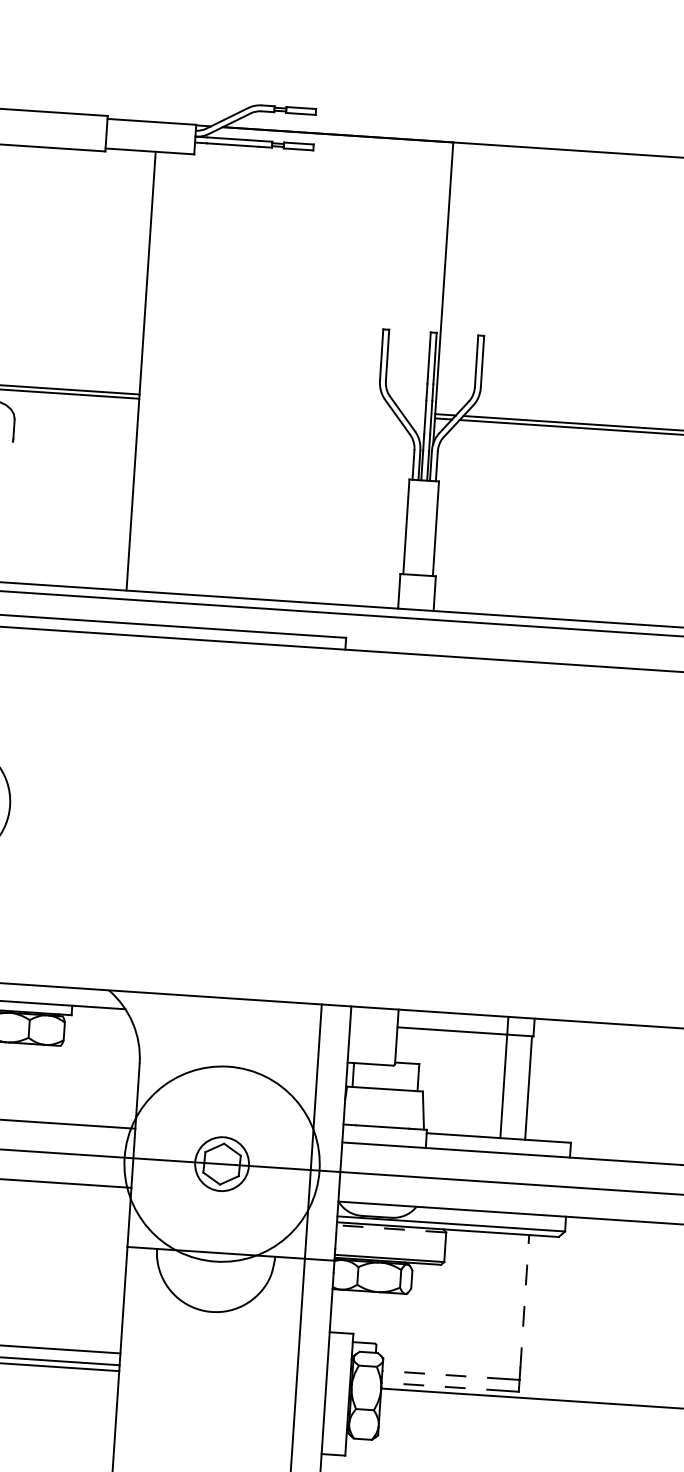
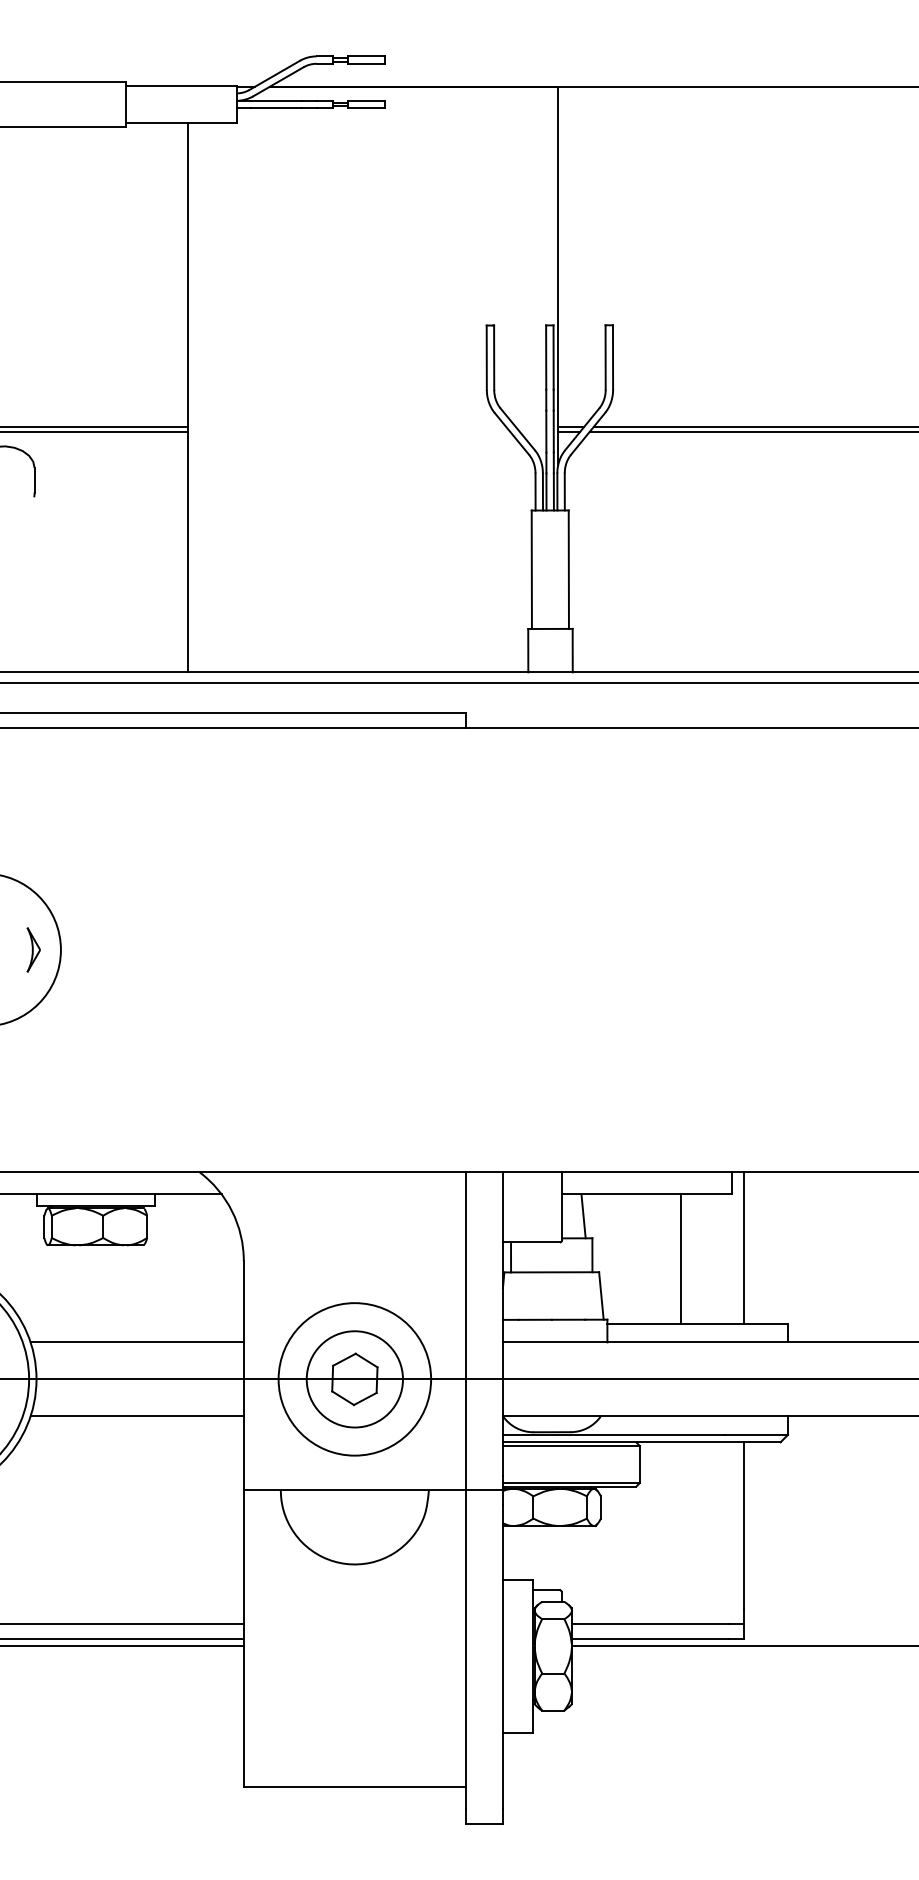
line: (413, 1046) -> (583, 1216), added
line: (504, 1077) -> (743, 1247), moved
line: (528, 1087) -> (680, 1258), moved
circle: (221, 1164) -> (354, 1379), size x0.62
circle: (221, 1164) -> (354, 1379), size x1.43
line: (390, 1229) -> (570, 1446), dashed -> solid
line: (524, 1301) -> (743, 1525), dashed -> solid
line: (444, 1374) -> (649, 1623), dashed -> solid
line: (443, 1386) -> (649, 1638), dashed -> solid

